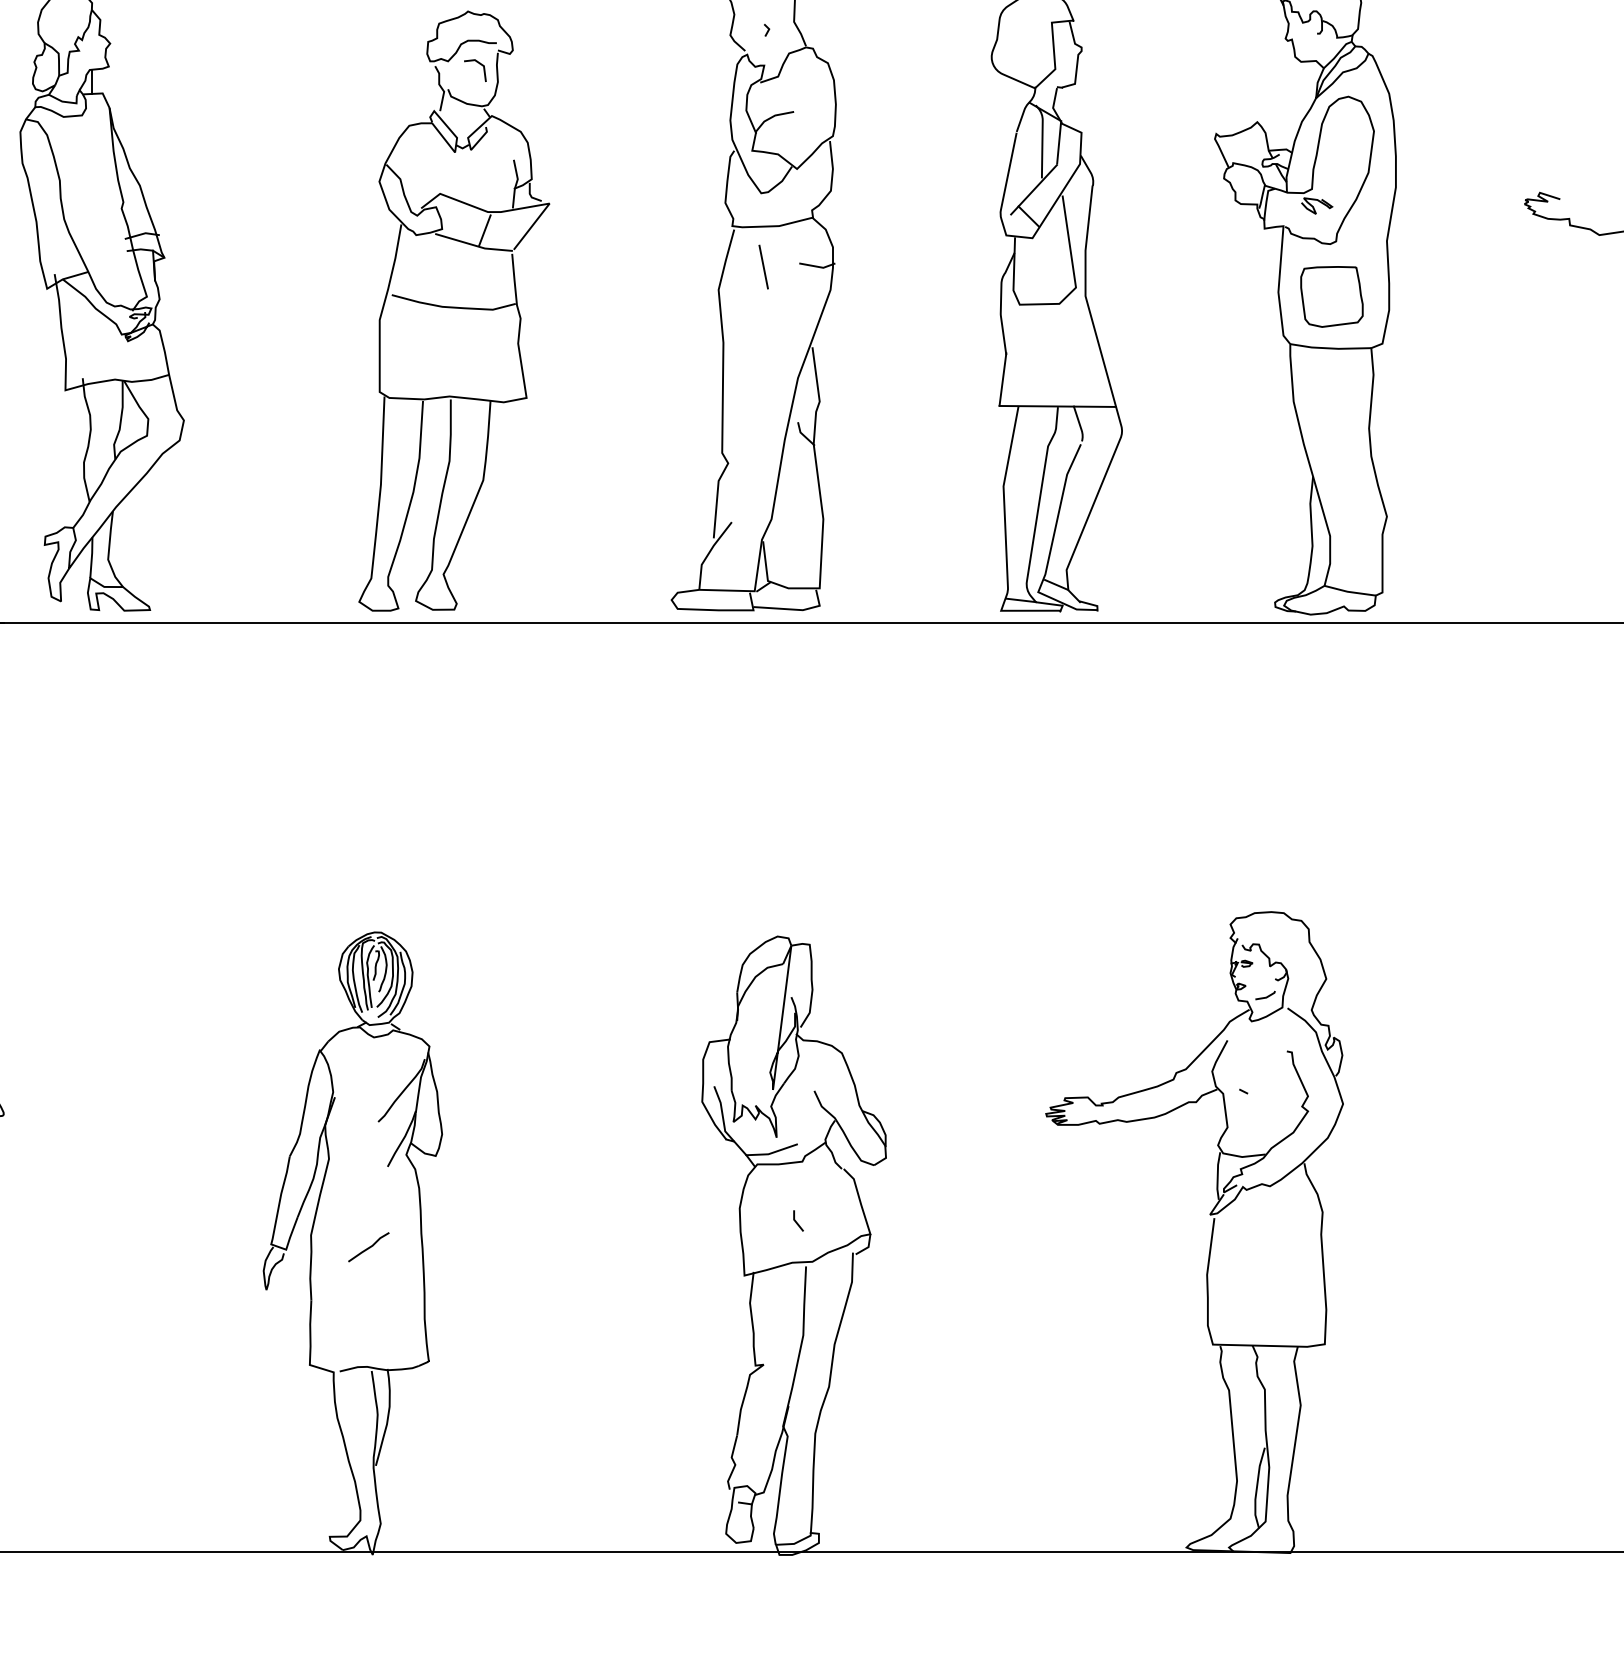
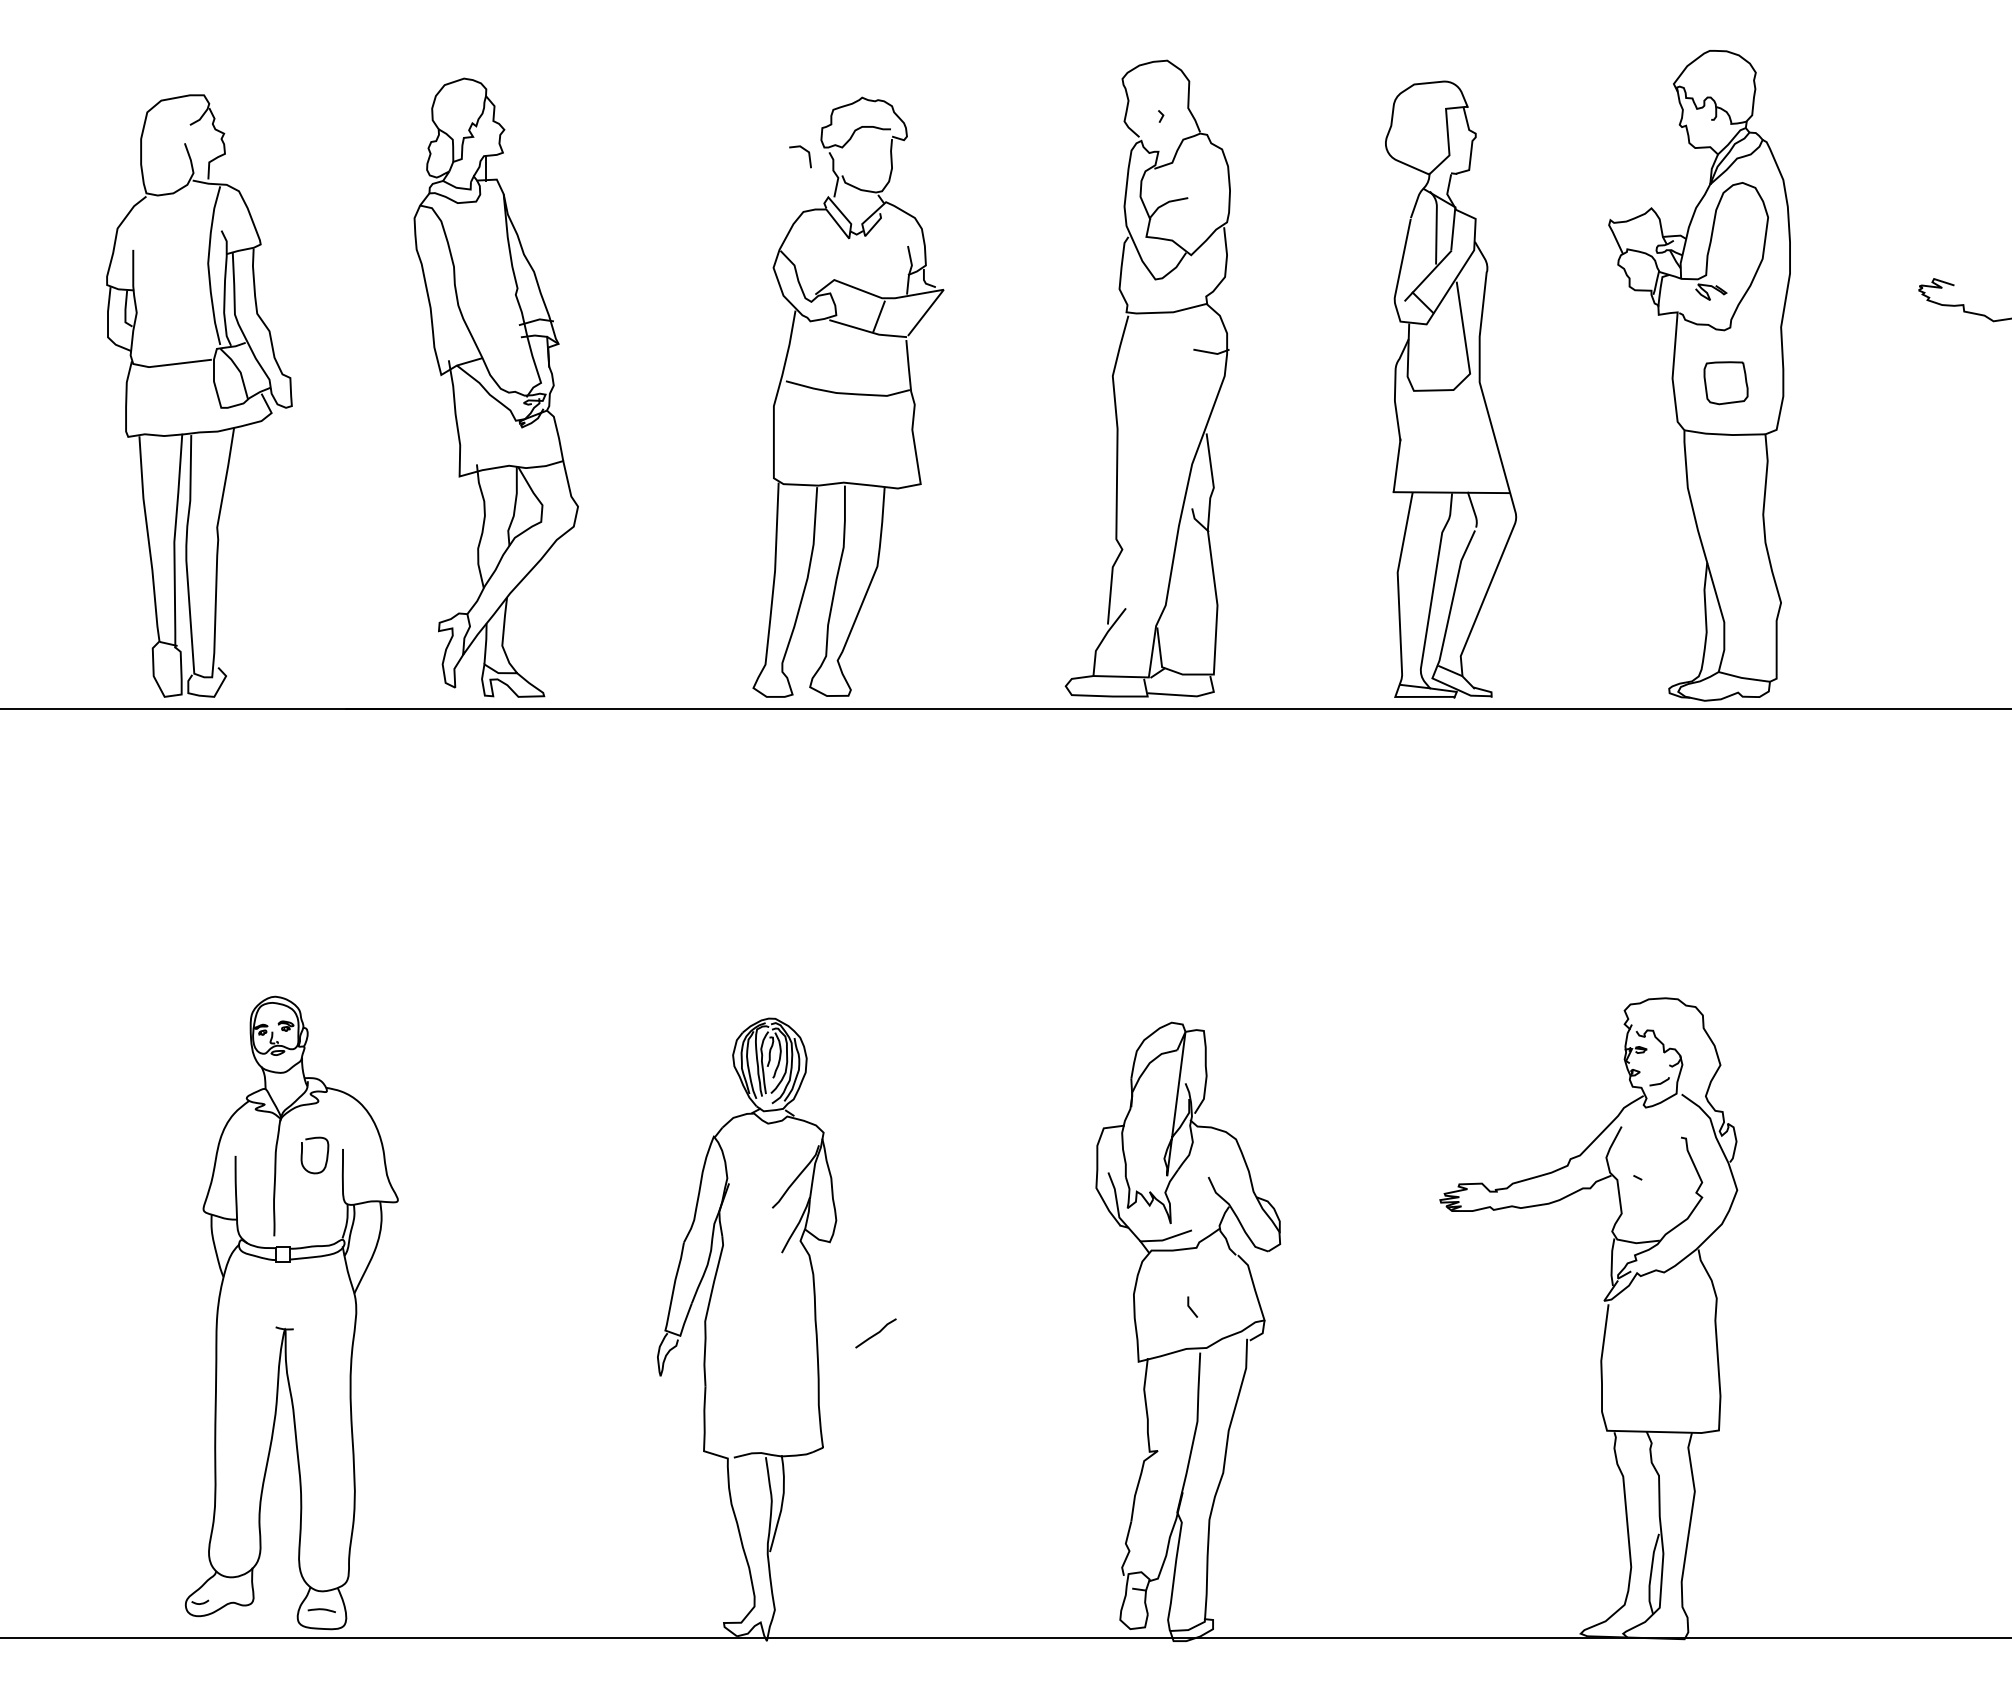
line: (480, 65) -> (805, 151), moved
line: (763, 266) -> (1157, 352), removed
part: (1331, 297) -> (1725, 383), size x0.7
line: (368, 1247) -> (875, 1333), moved

